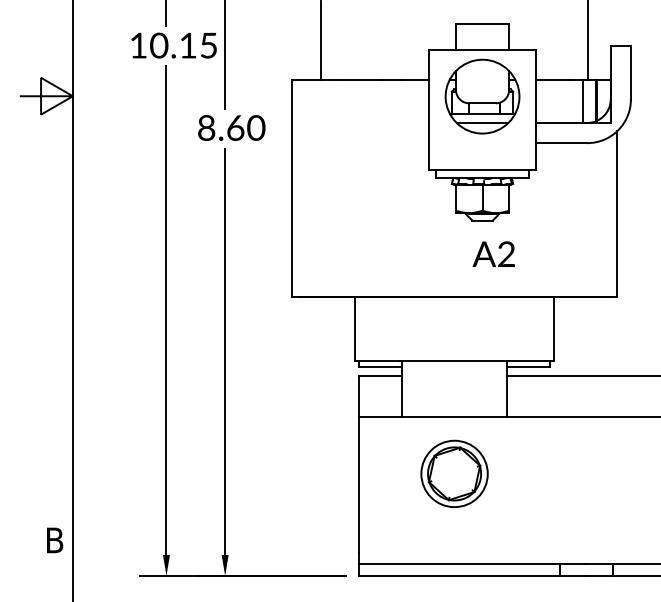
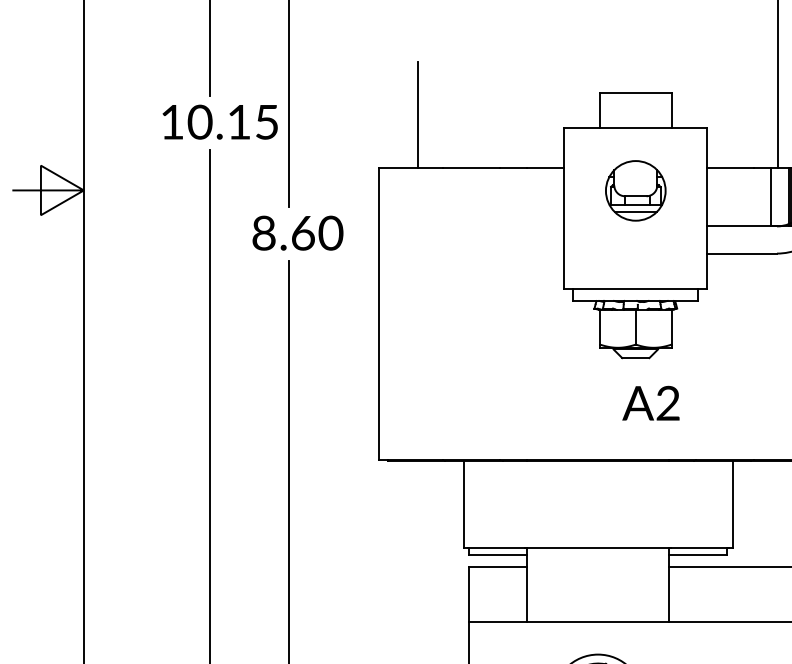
part: (482, 96) -> (635, 190), size x0.6

